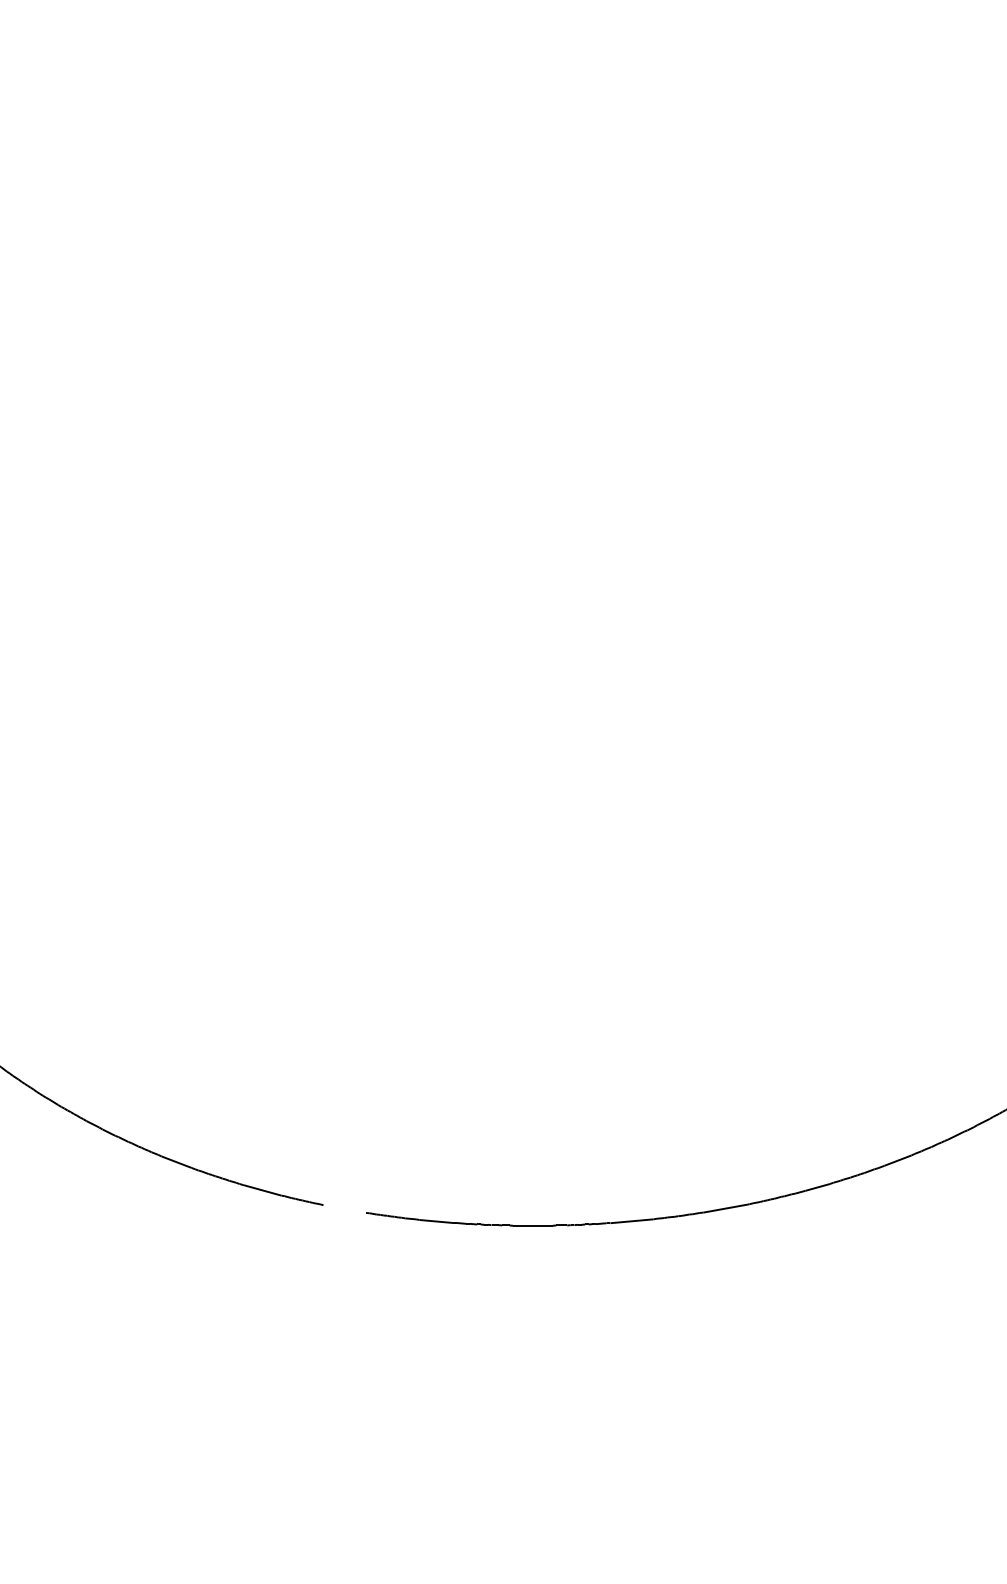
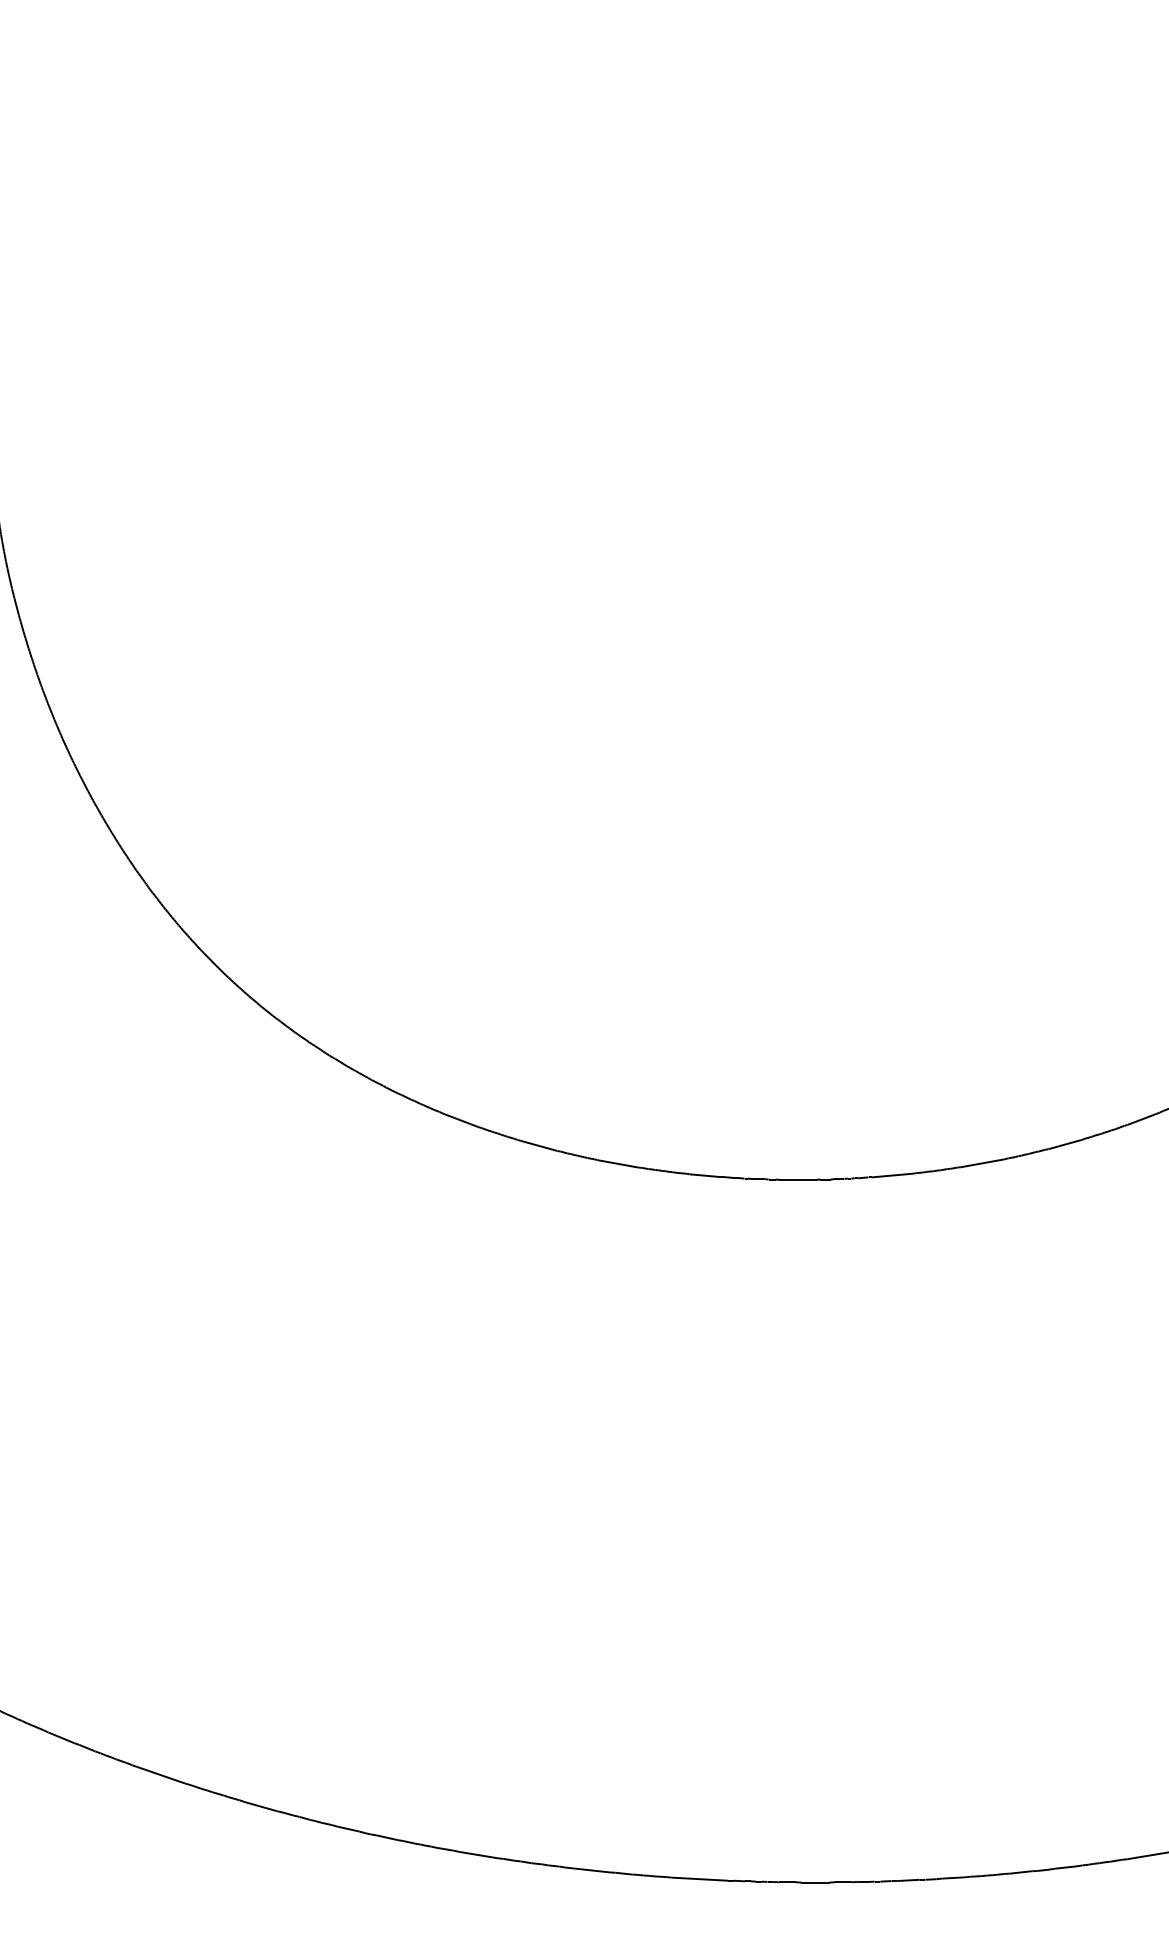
line: (344, 1208) -> (617, 1163), added

